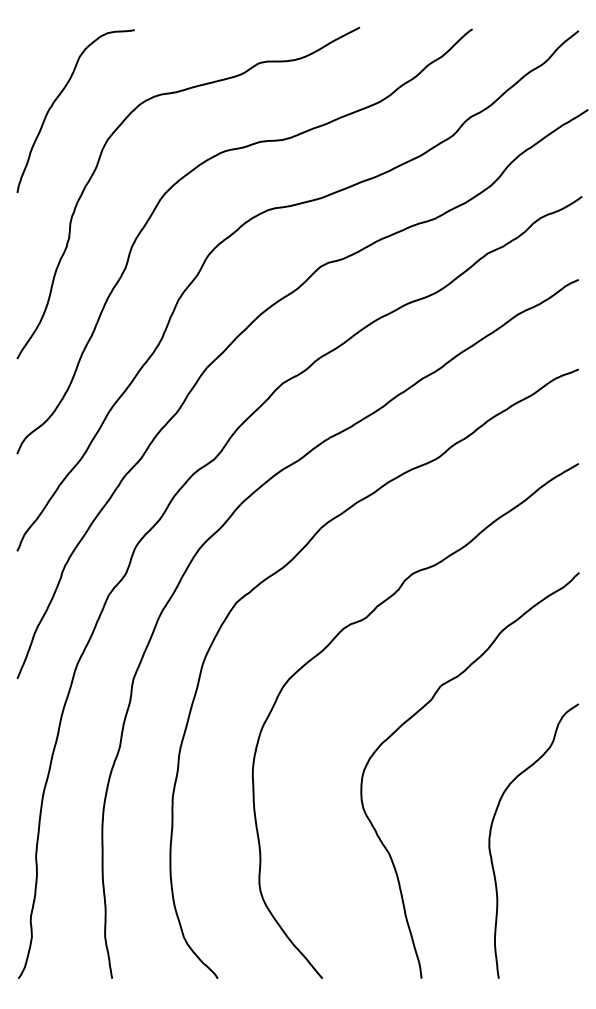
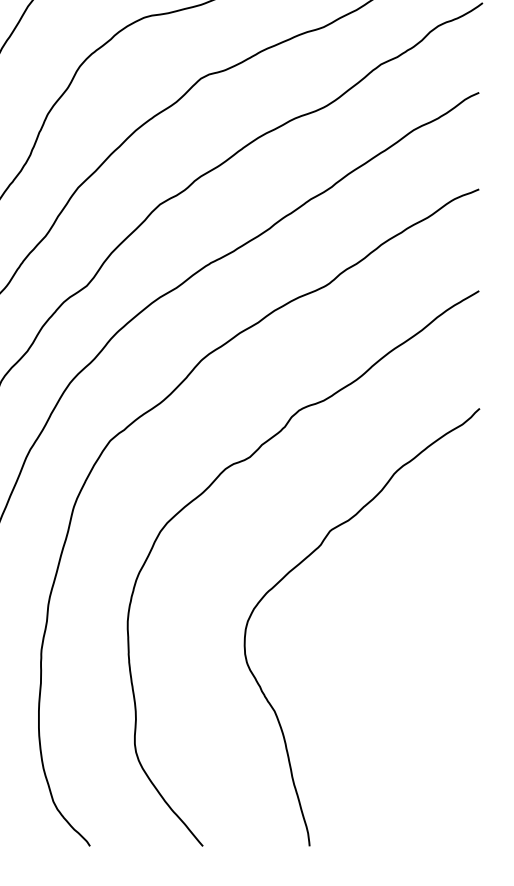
curve: (491, 833) -> (385, 689), removed

